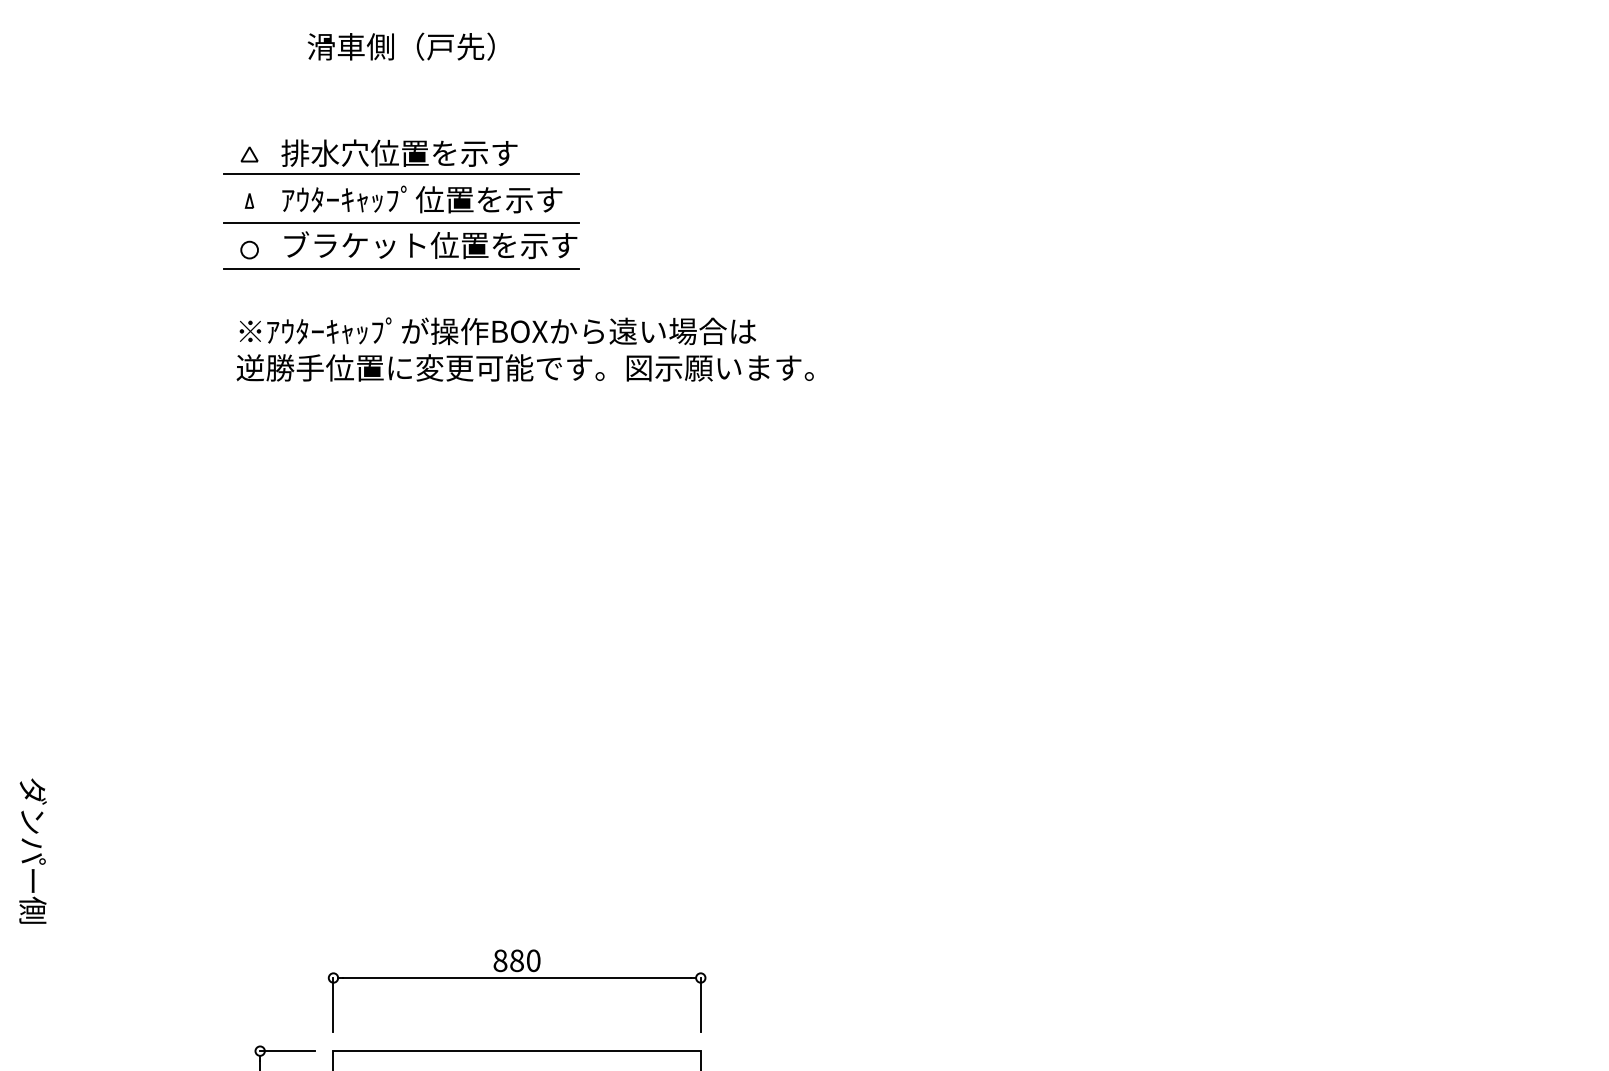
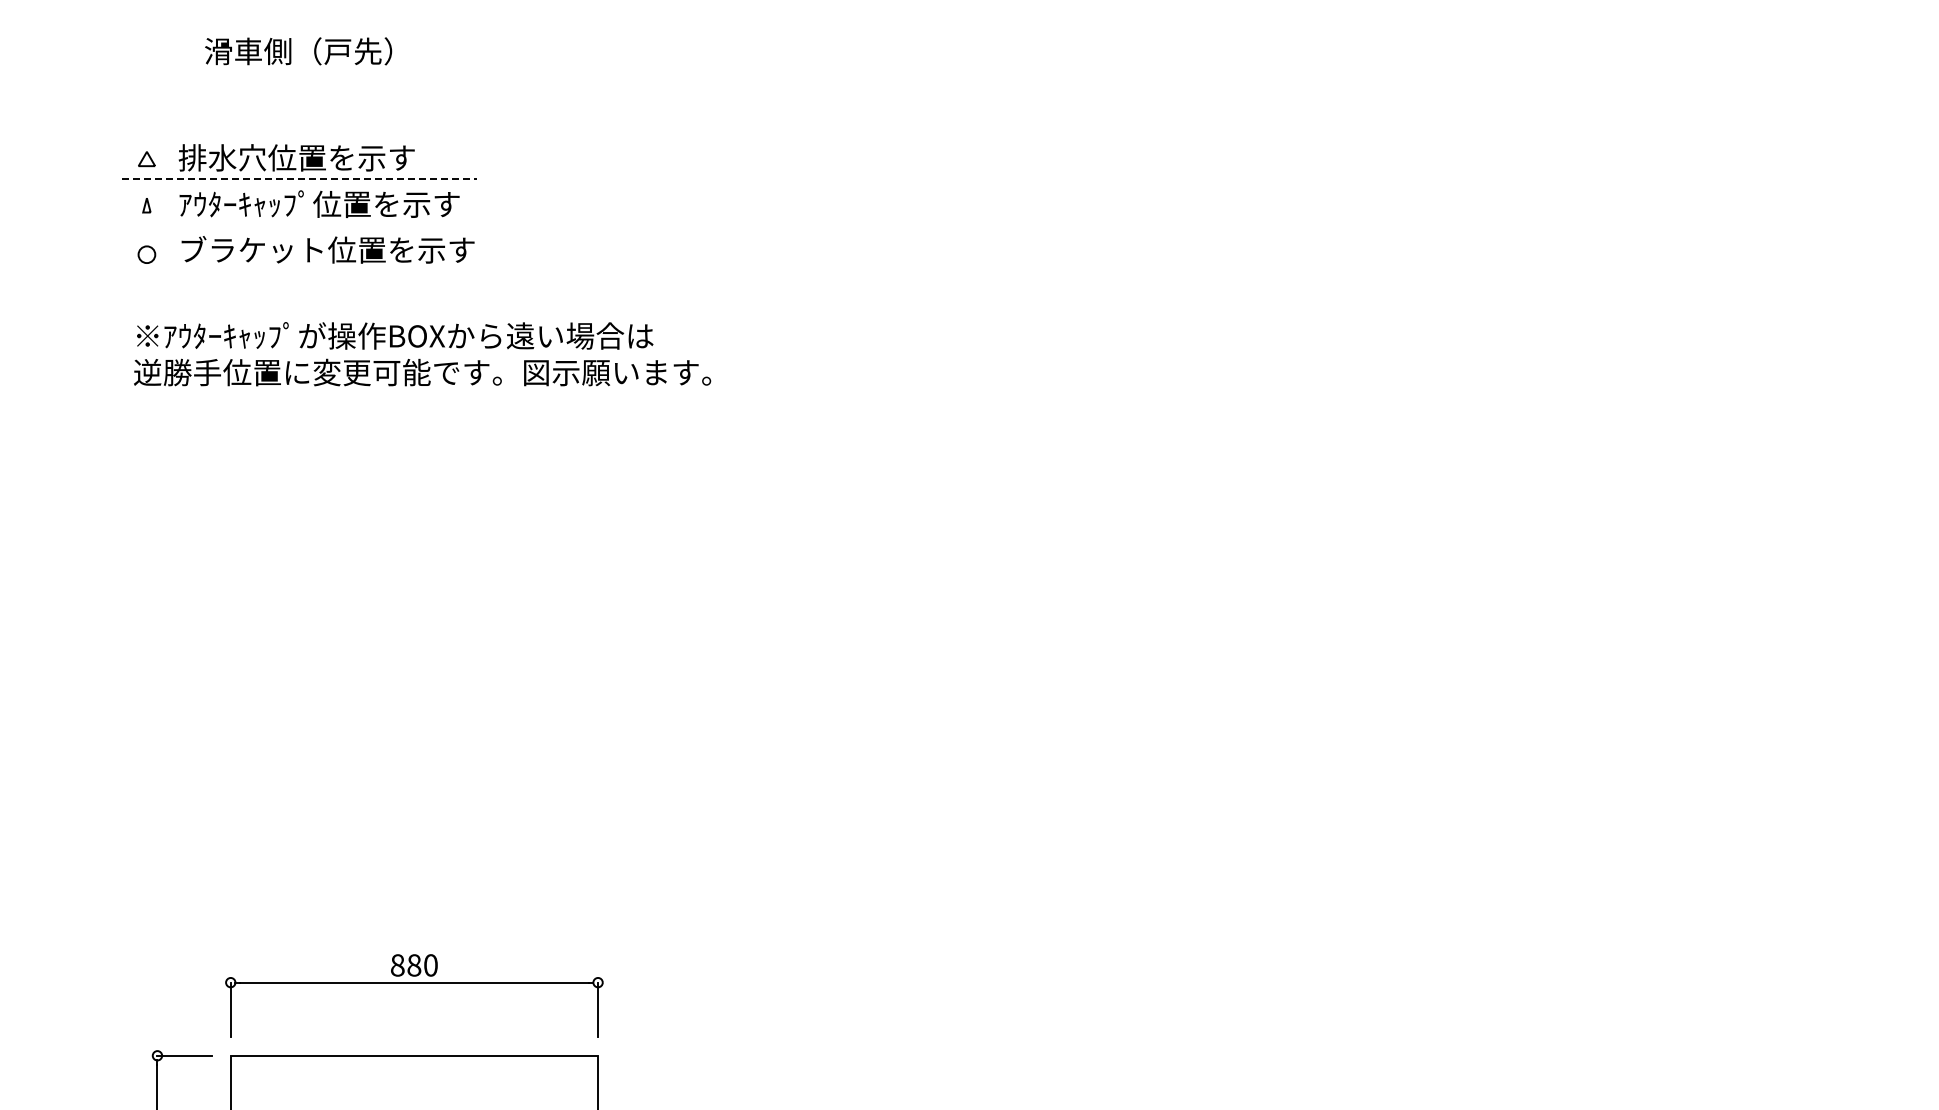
line: (402, 173) -> (299, 178), solid -> dashed
line: (401, 222) -> (298, 227), removed
line: (401, 268) -> (298, 273), removed

